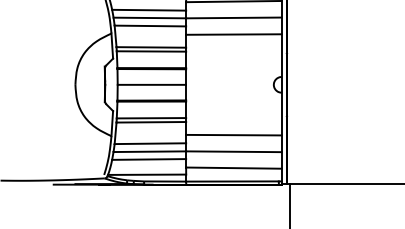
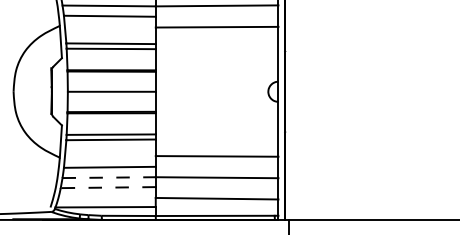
line: (150, 151) -> (109, 177), solid -> dashed
line: (148, 159) -> (107, 187), solid -> dashed

